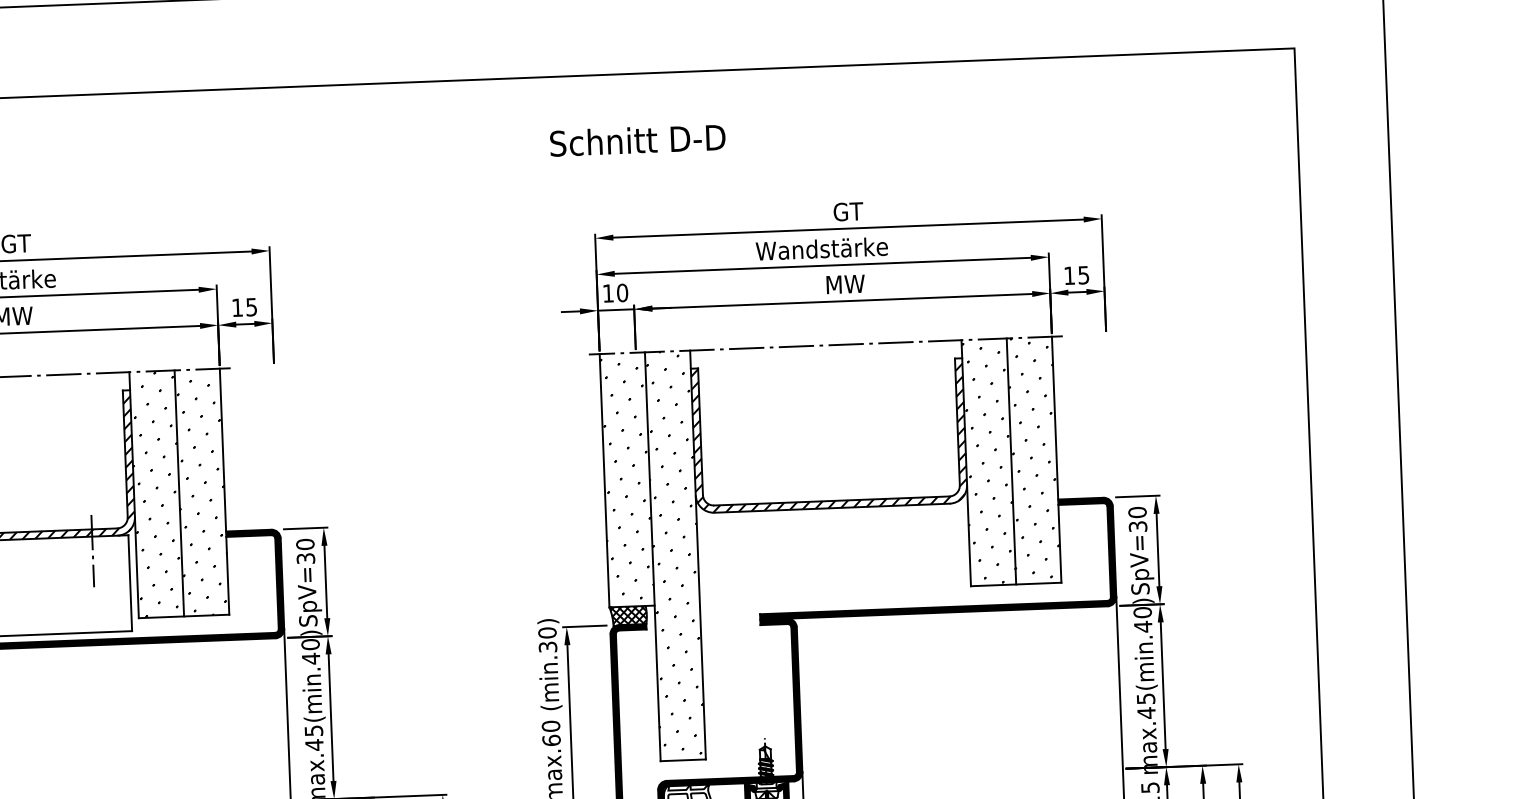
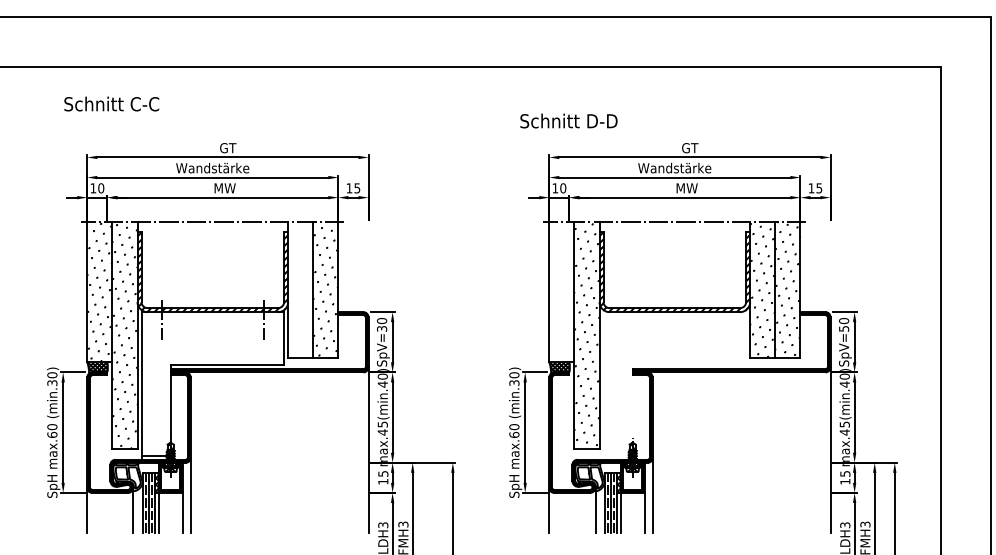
text: (636, 139) -> (568, 120), moved
hatch: (626, 482) -> (561, 293), removed
hatch: (156, 495) -> (300, 290), removed
text: (1136, 526) -> (843, 328), SpV=30 -> SpV=50

